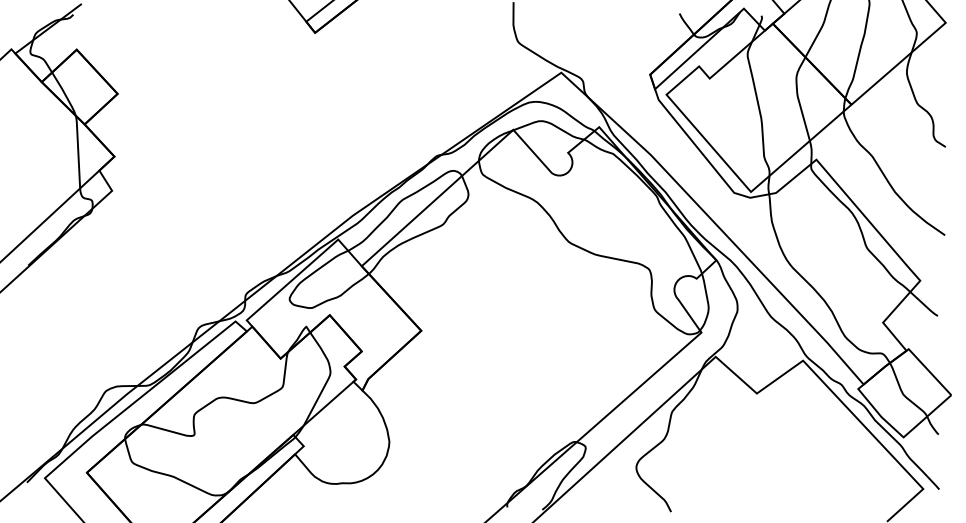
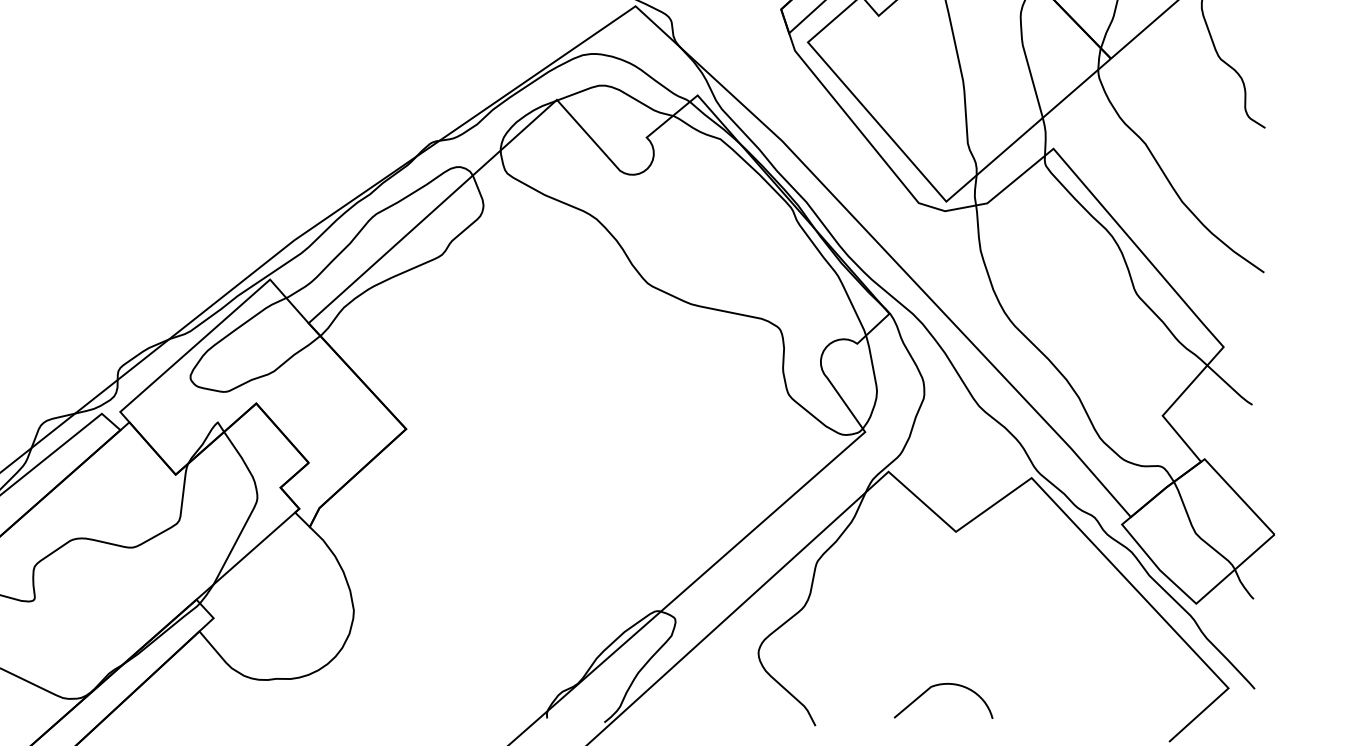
curve: (744, 488) -> (935, 687), added

